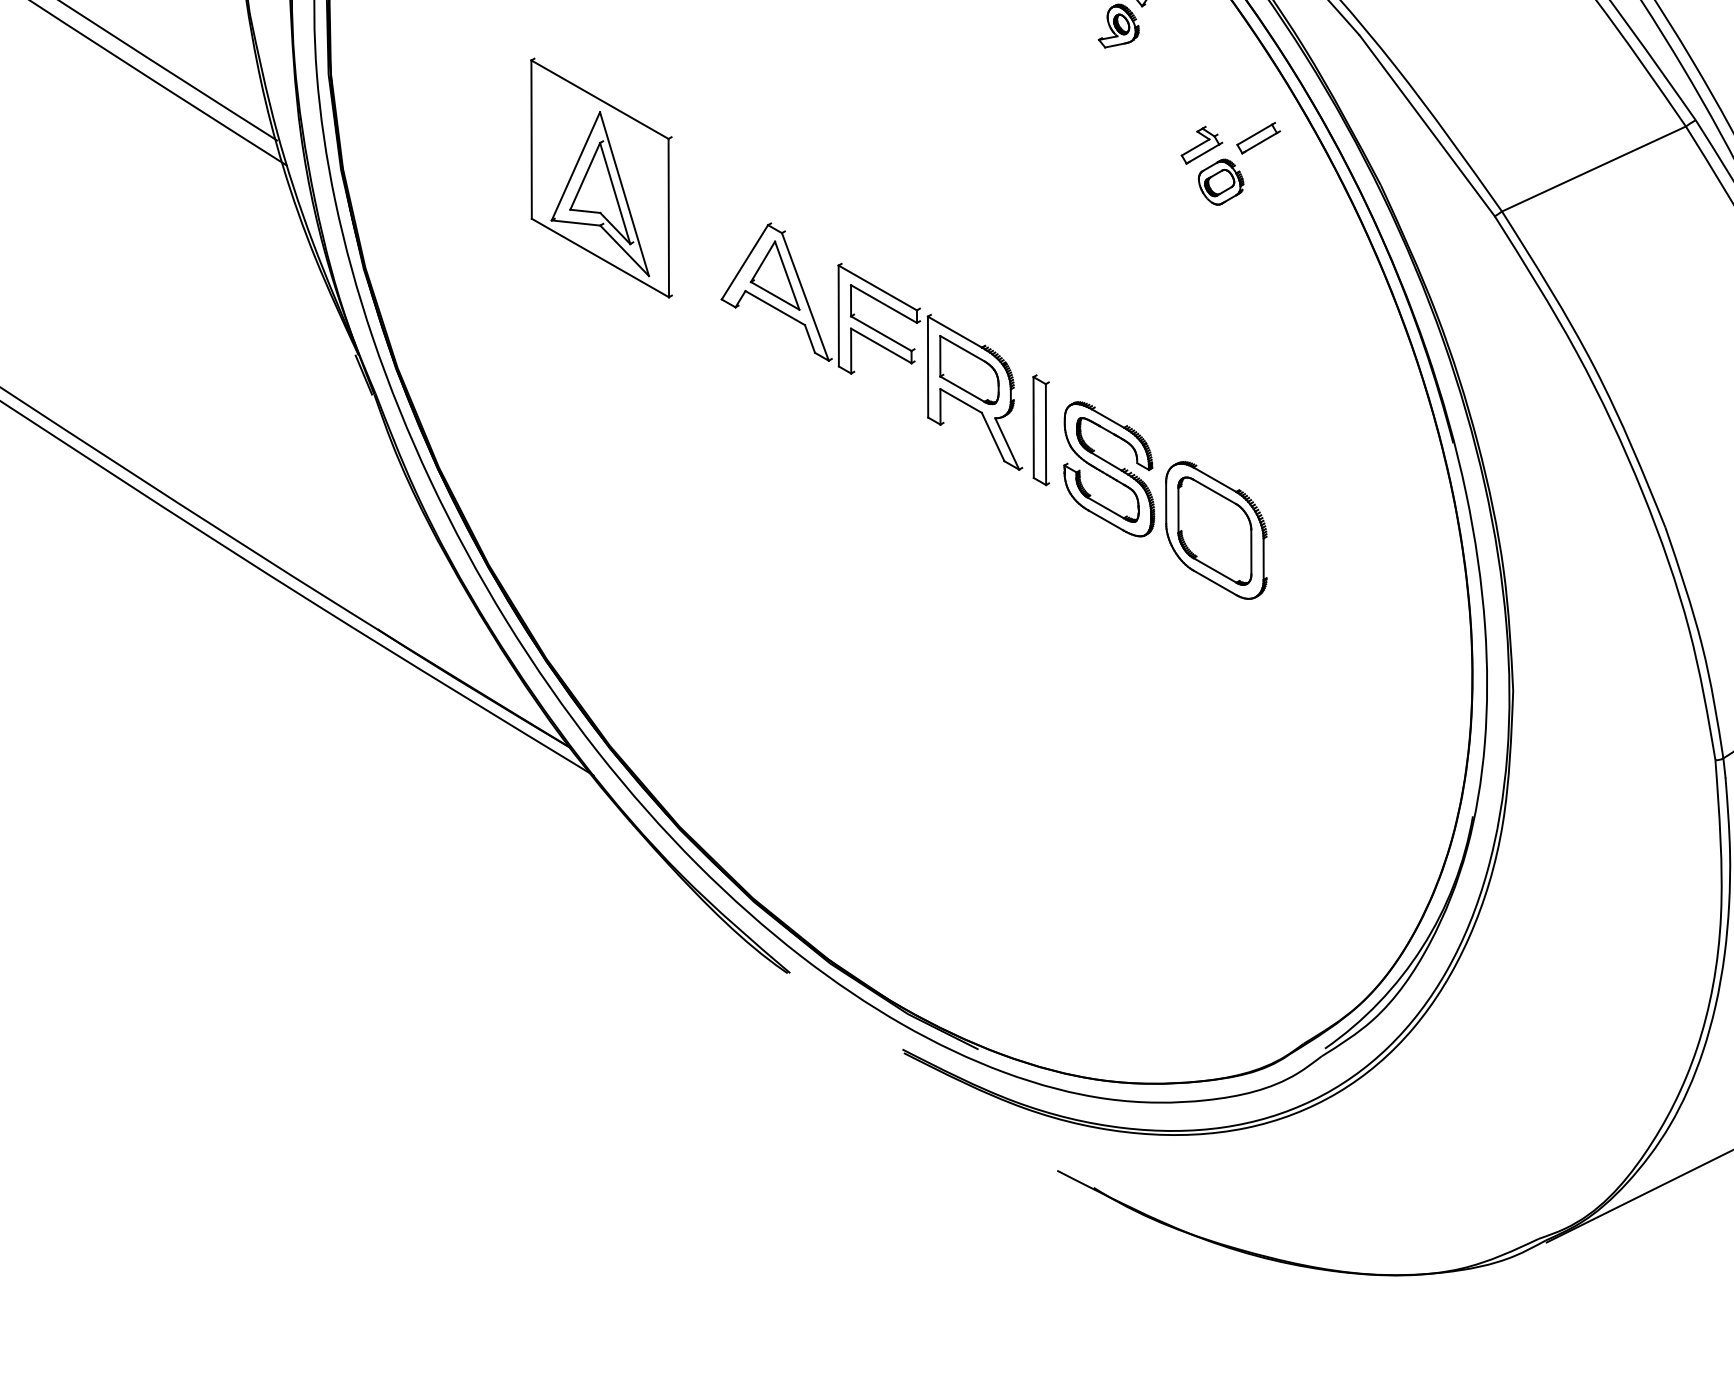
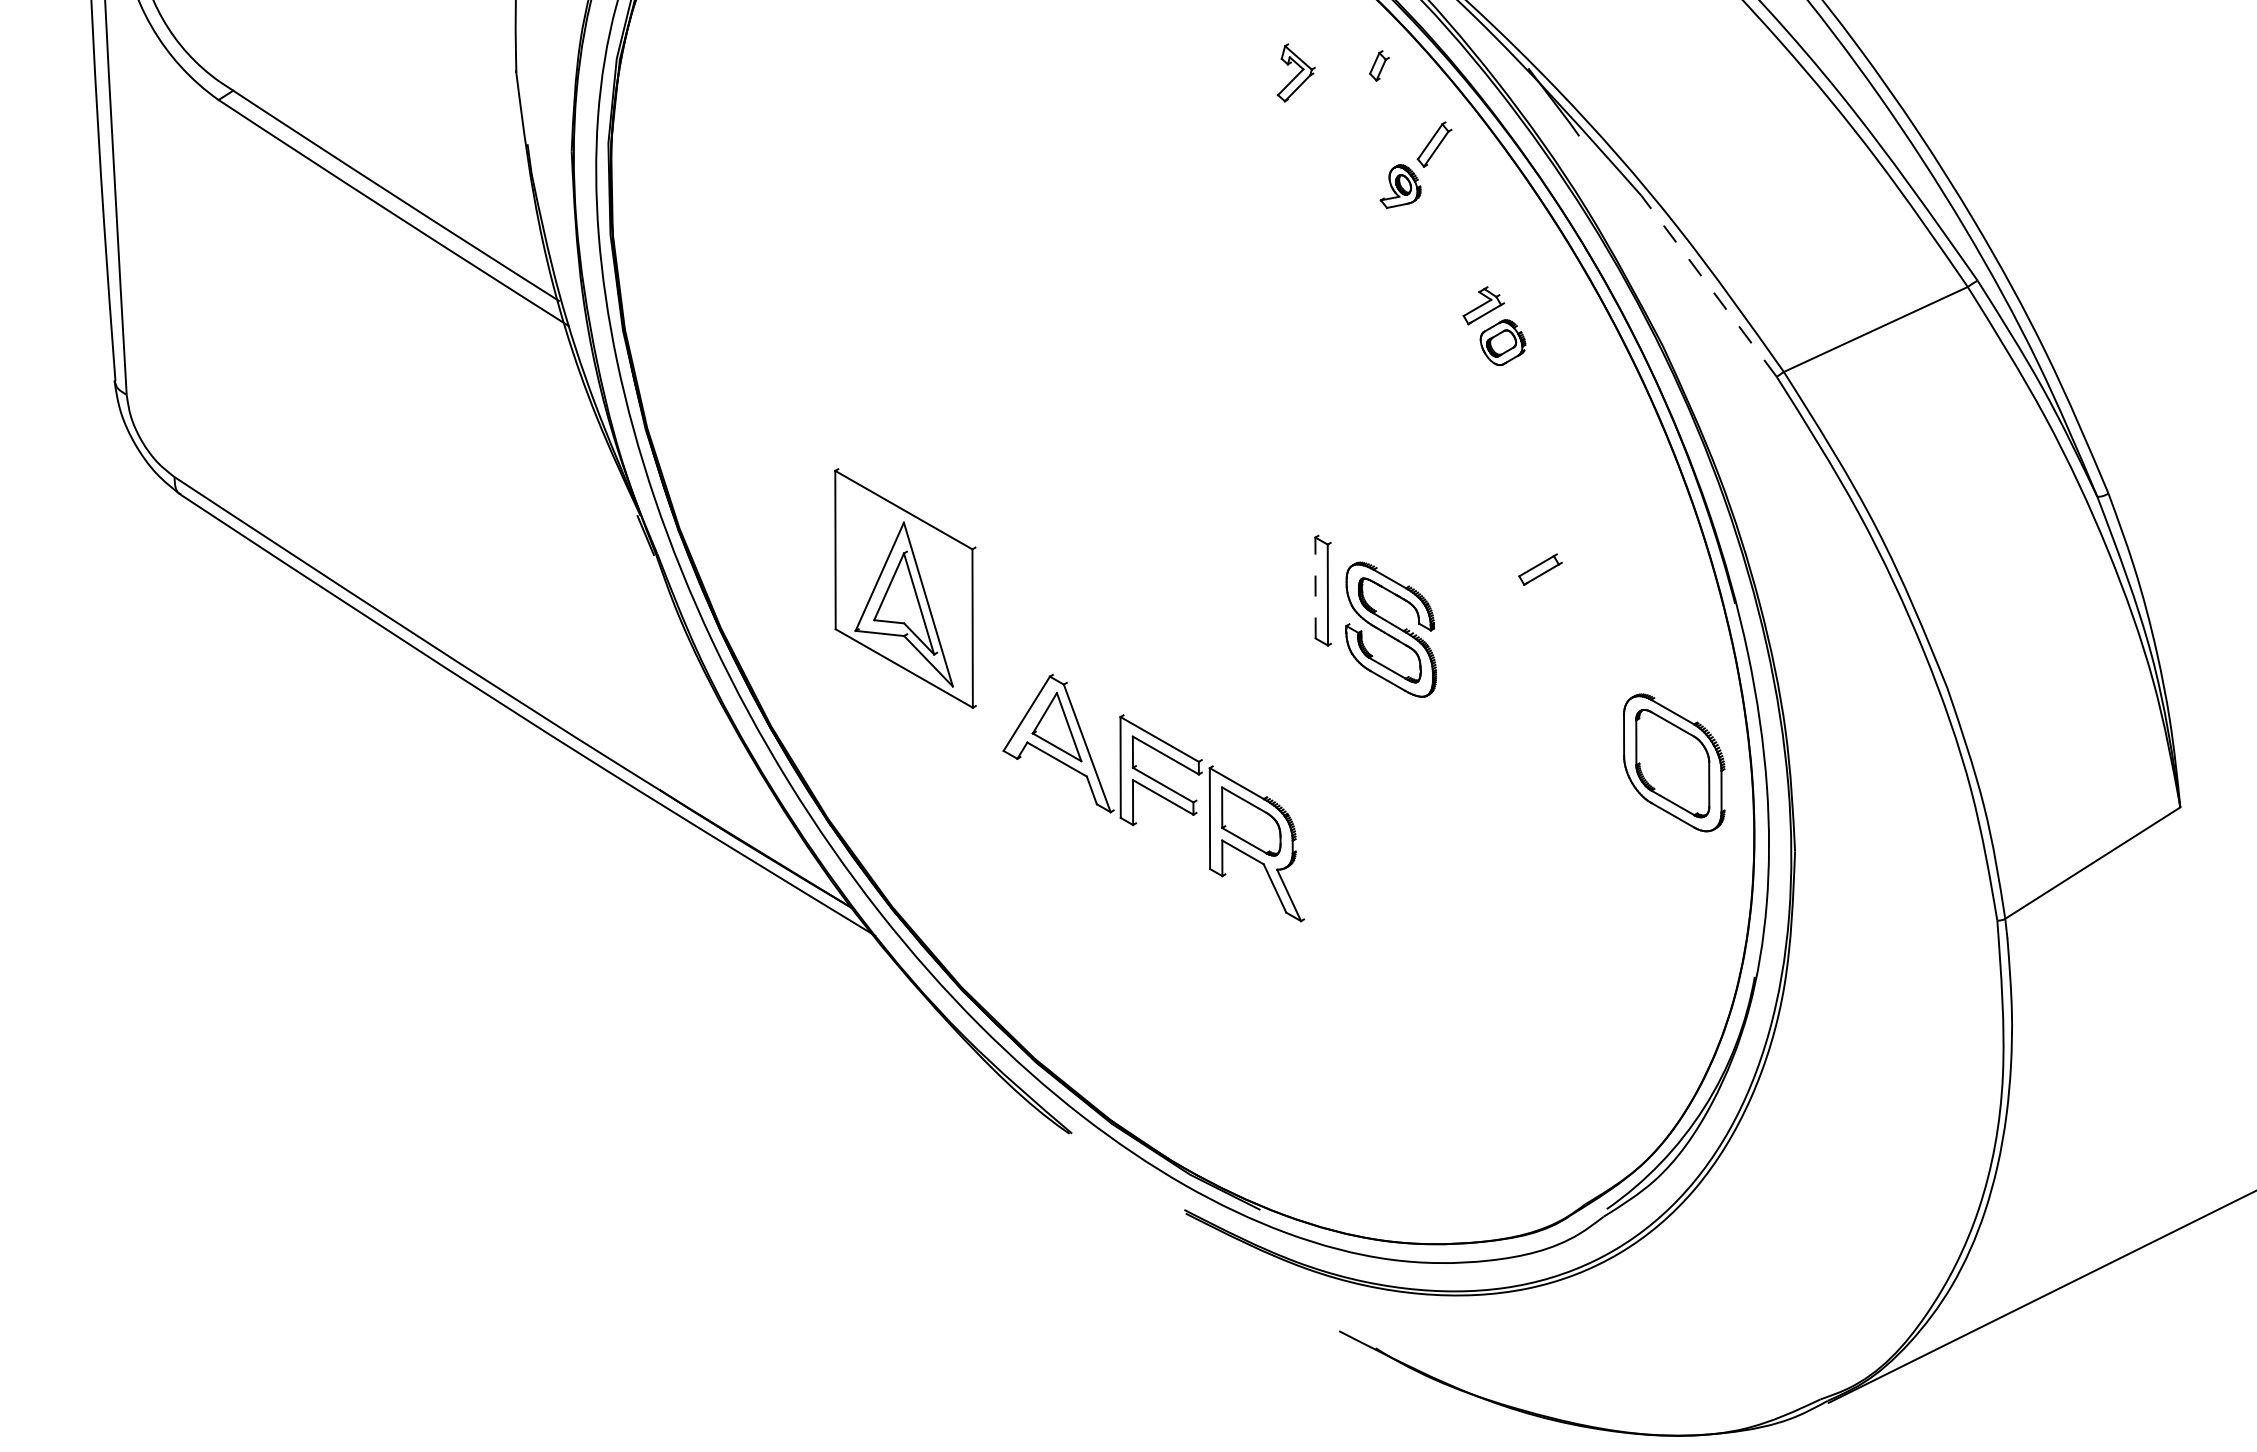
line: (1427, 126) -> (1709, 286), solid -> dashed
part: (1258, 138) -> (1540, 569), moved
part: (601, 178) -> (905, 588), moved
part: (871, 346) -> (1153, 797), moved
line: (1033, 427) -> (1315, 587), solid -> dashed
part: (1216, 530) -> (1674, 762), moved

